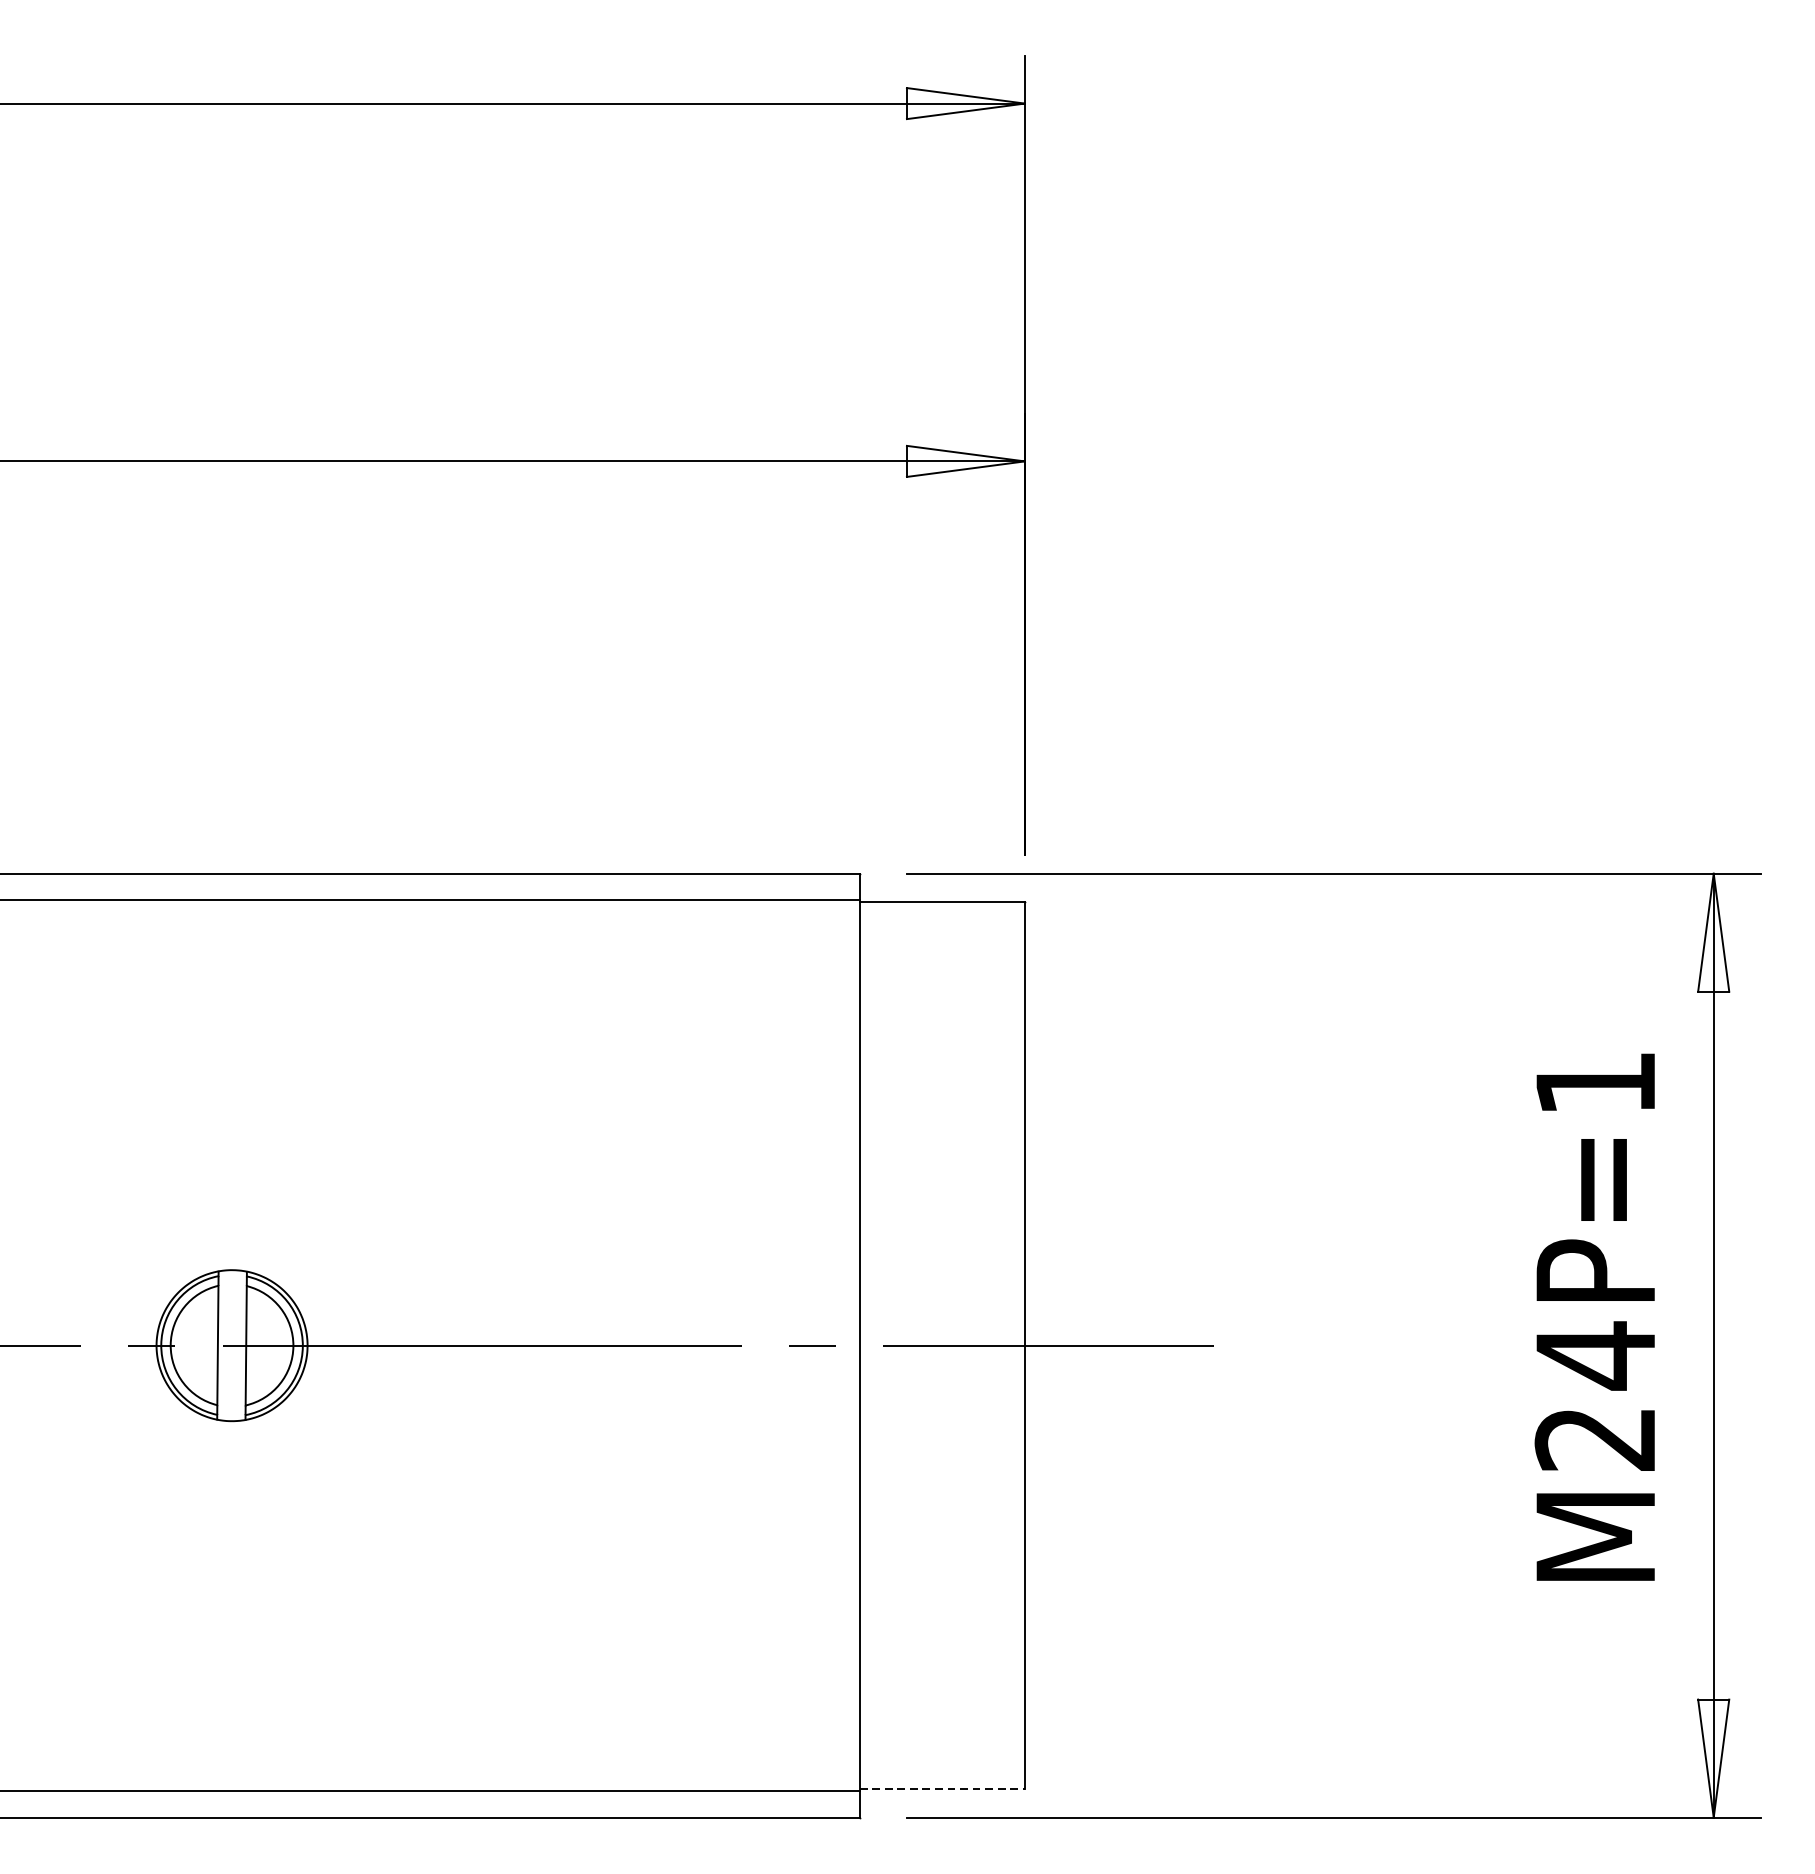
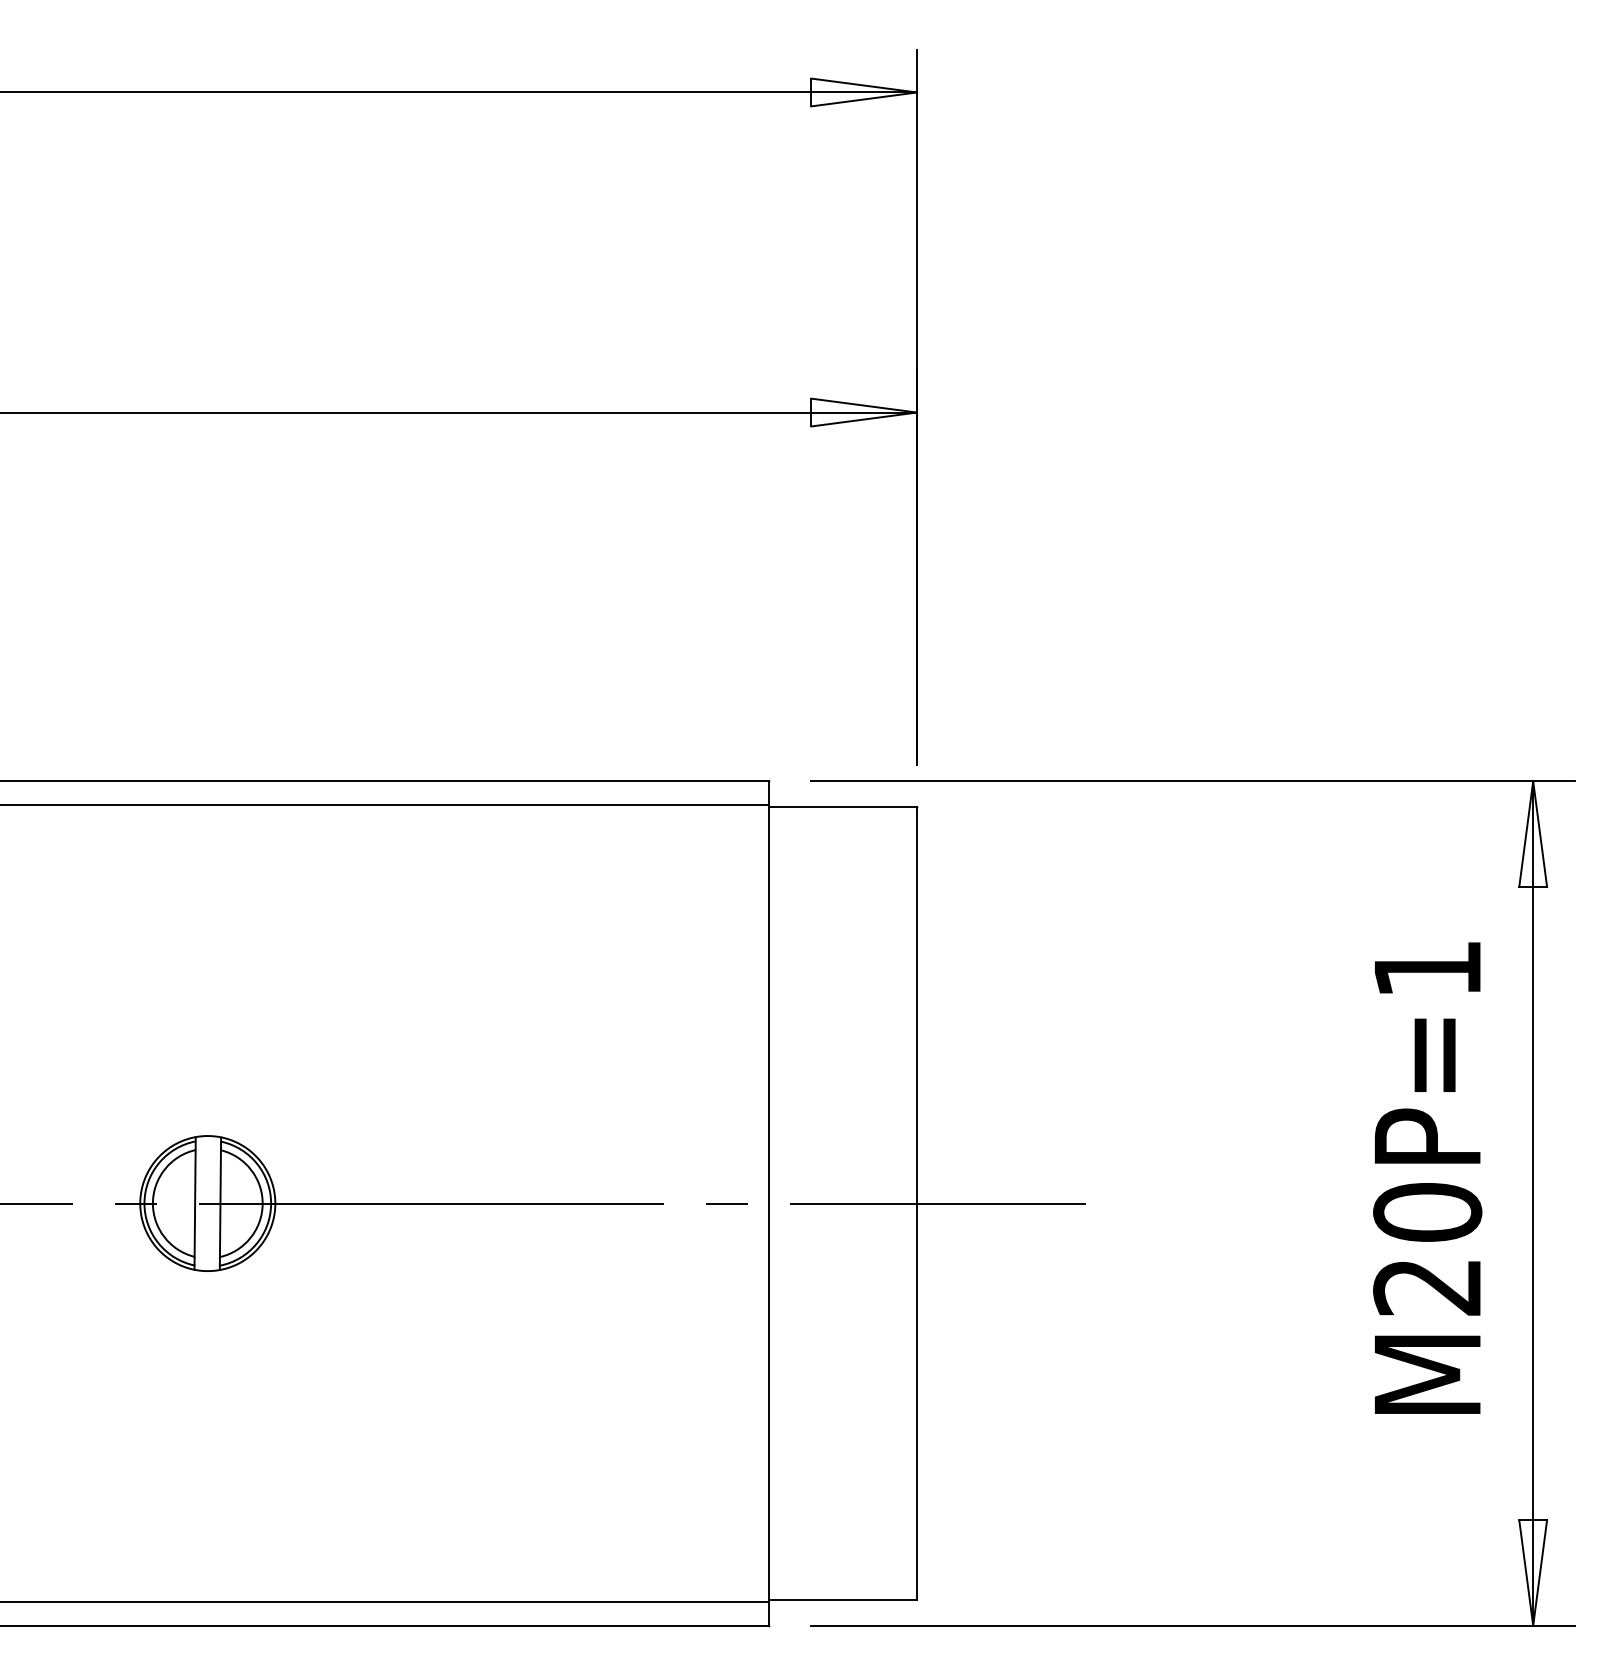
text: (1595, 1355) -> (1427, 1212), 24 -> 20
line: (942, 1789) -> (843, 1600), dashed -> solid

